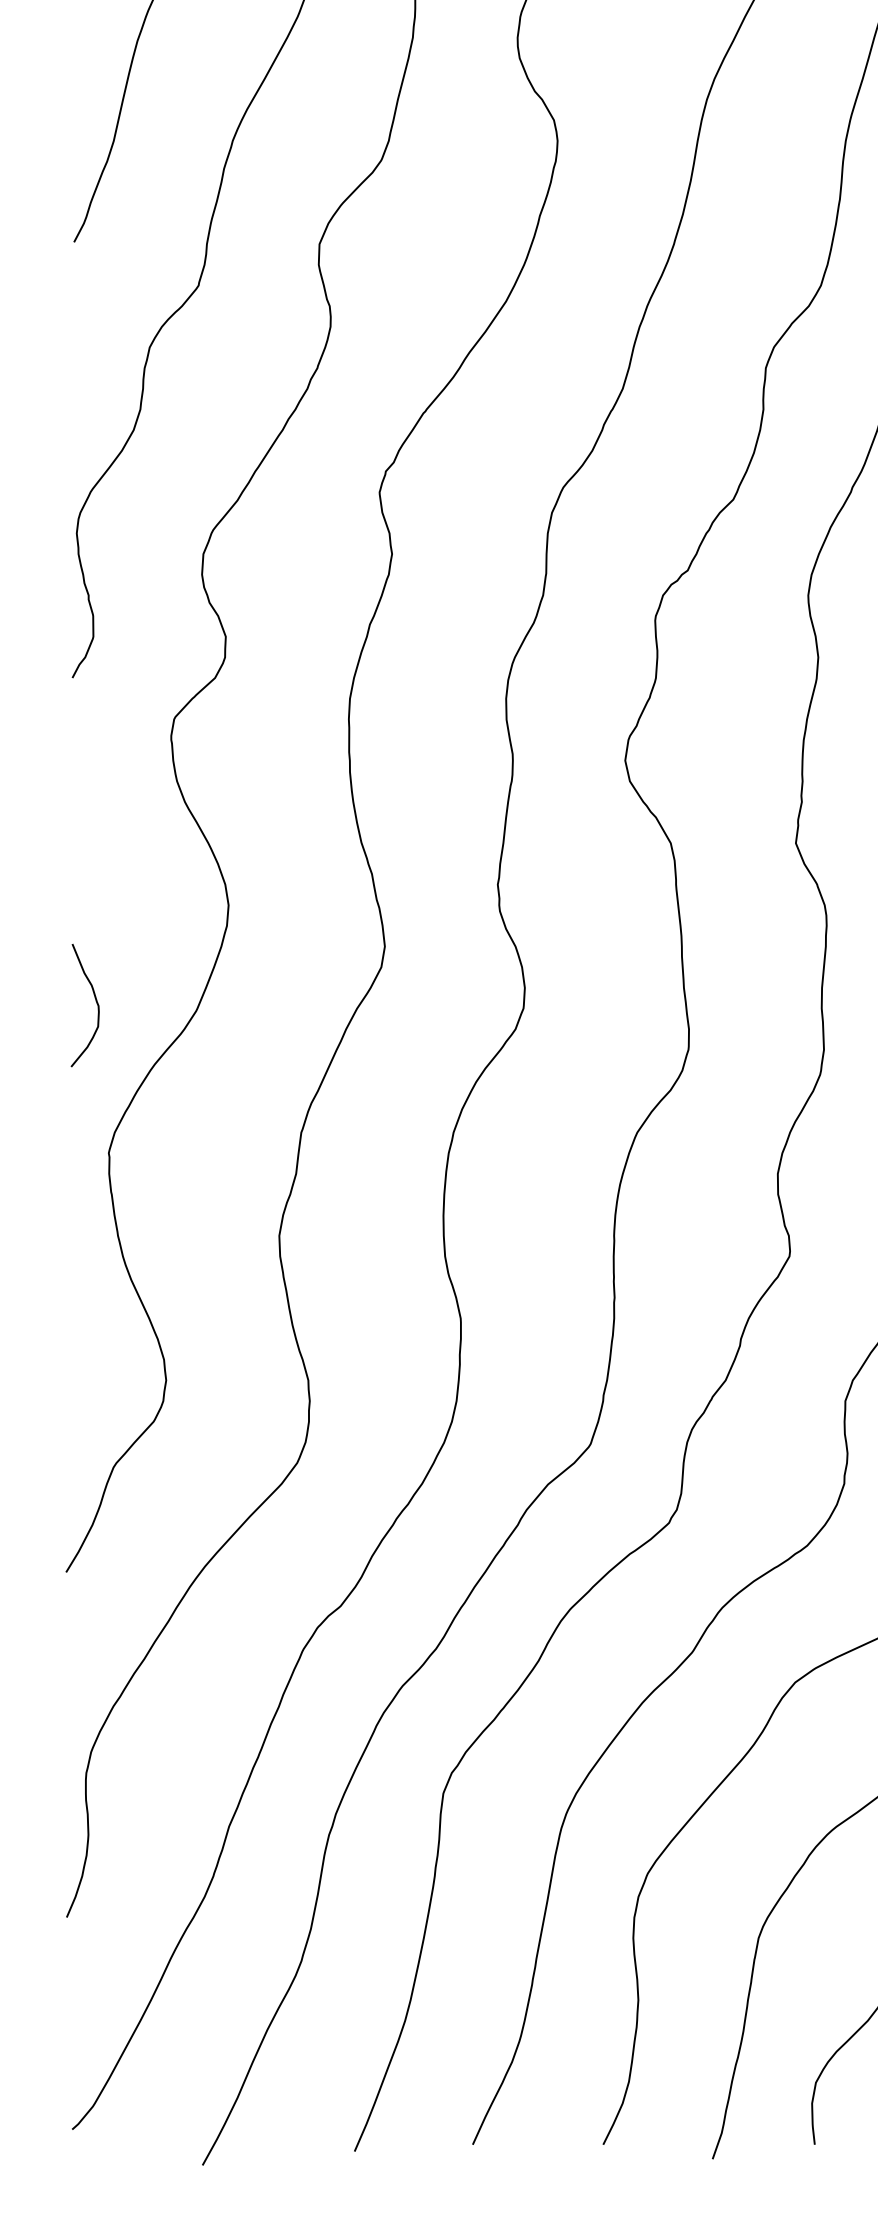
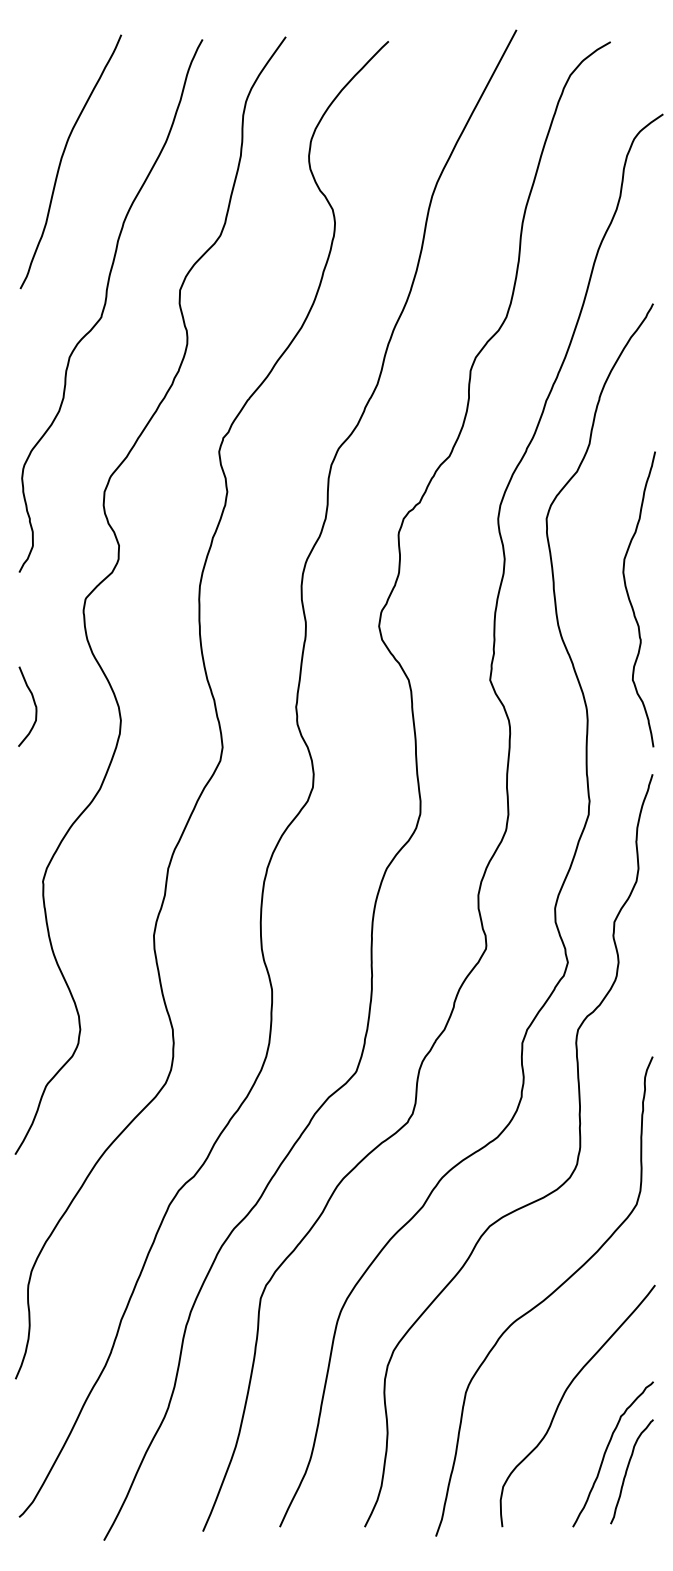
curve: (95, 1003) -> (34, 705), moved

